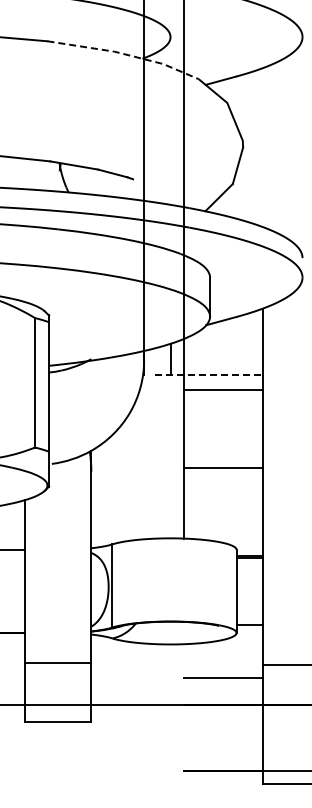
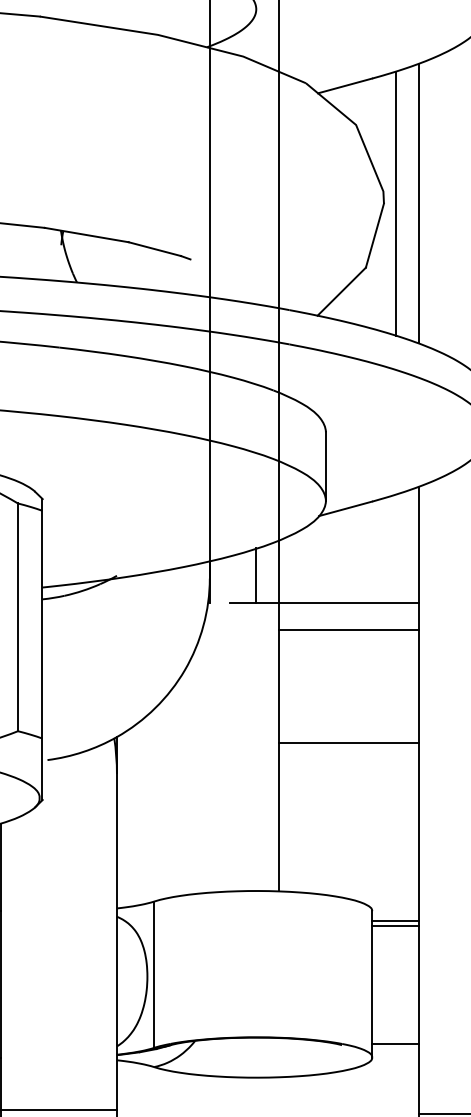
line: (125, 54) -> (177, 39), dashed -> solid
line: (249, 147) -> (395, 203), added
line: (262, 147) -> (418, 203), added
line: (209, 374) -> (324, 602), dashed -> solid
line: (222, 468) -> (347, 743), moved

